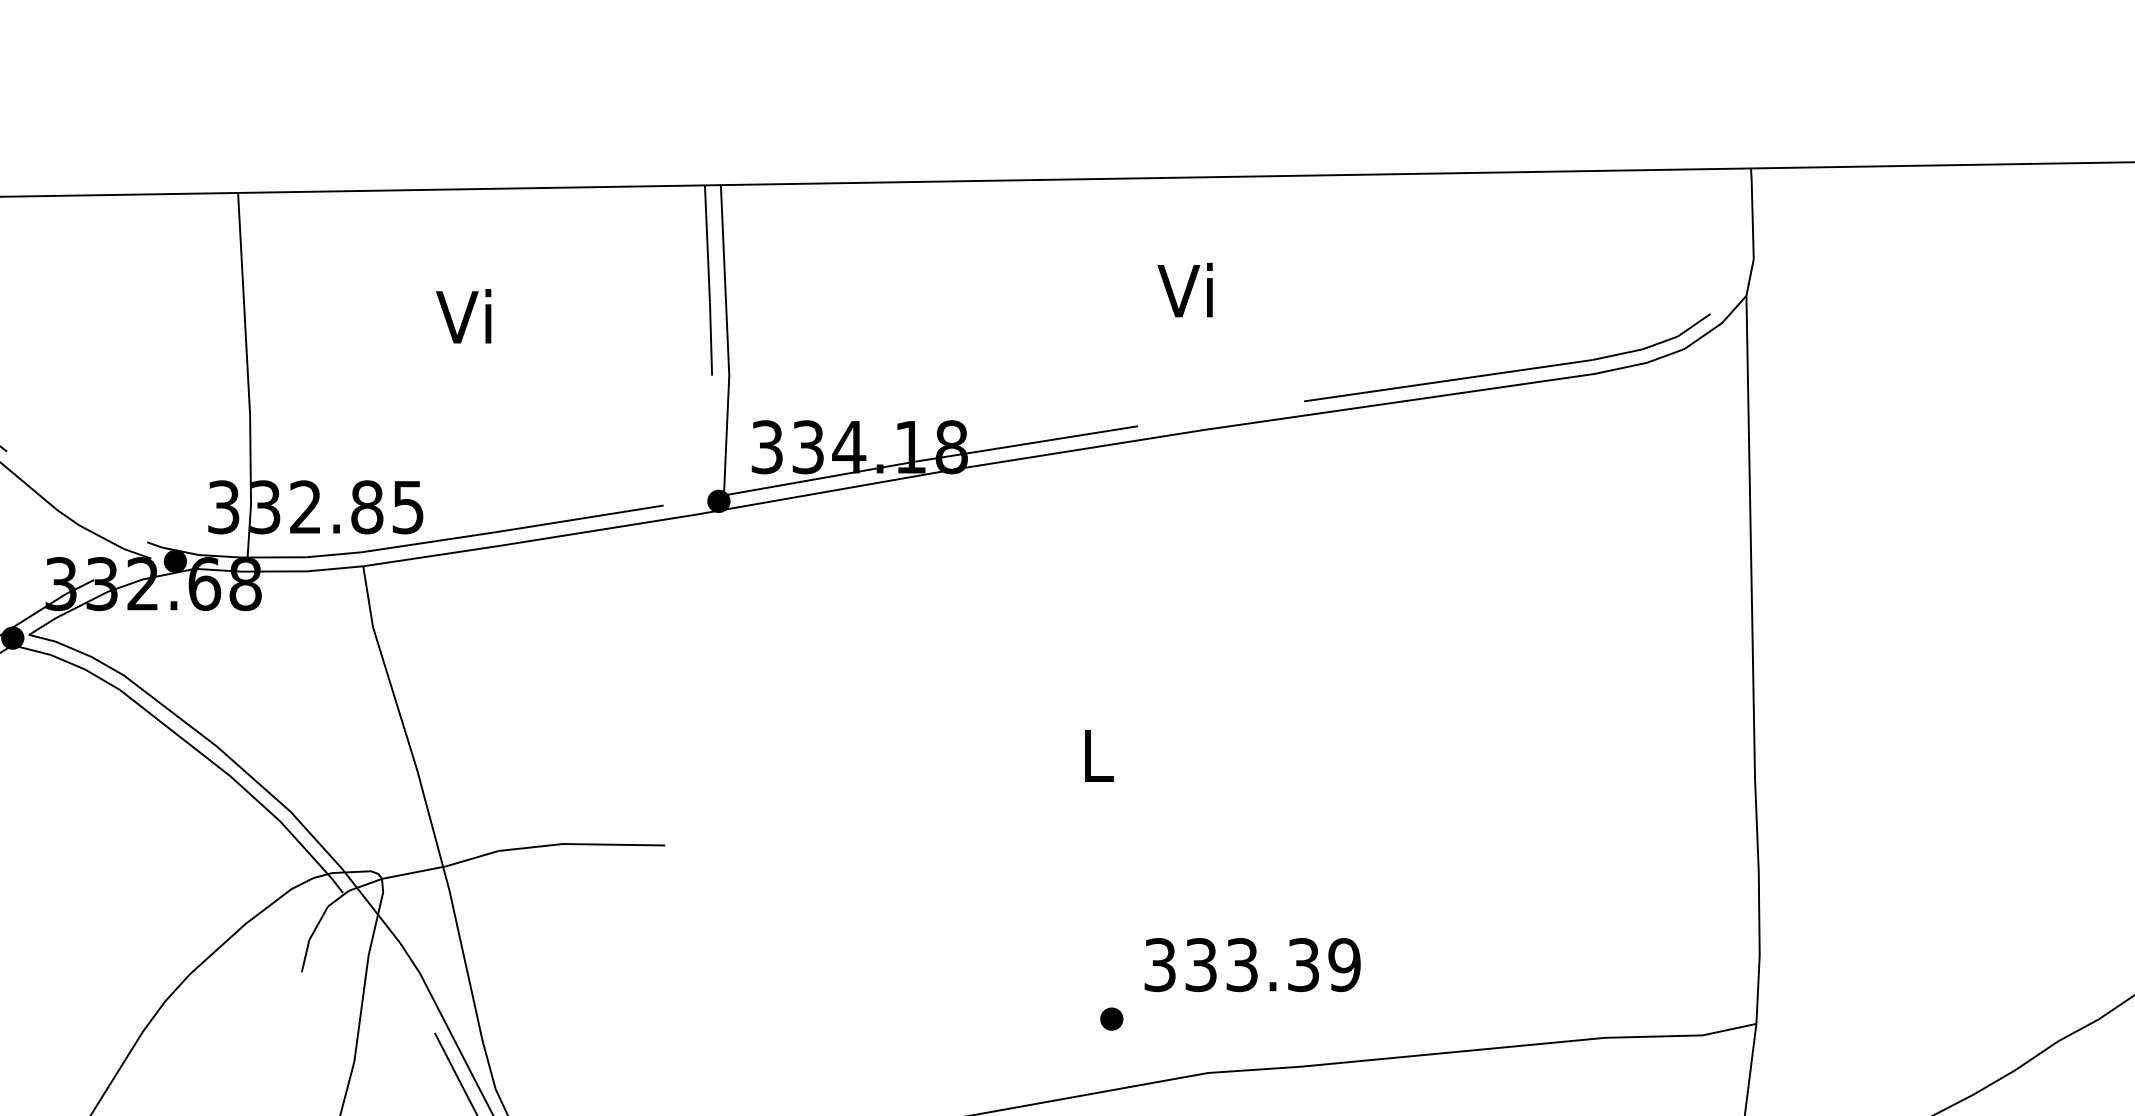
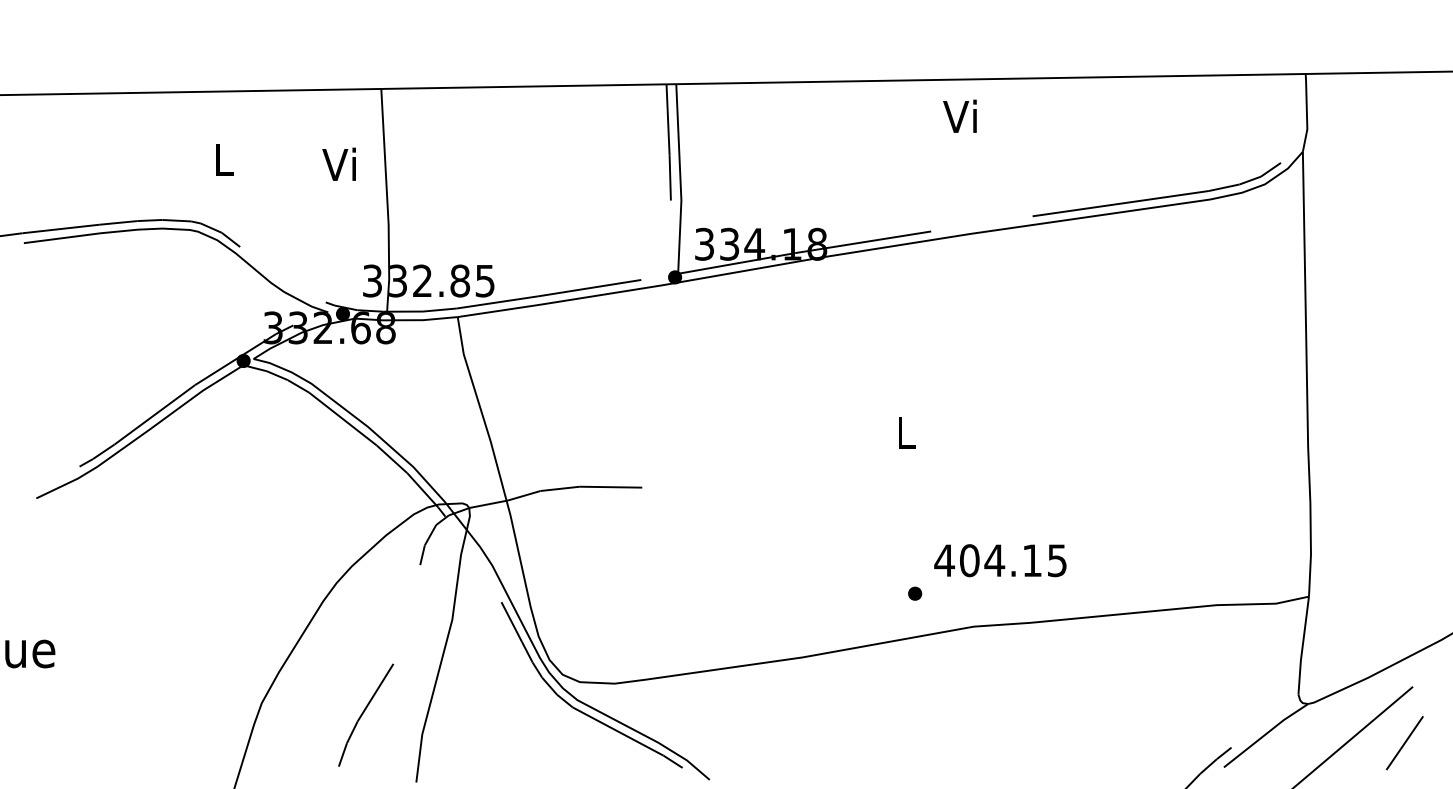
text: (1184, 288) -> (959, 115), moved
text: (462, 314) -> (338, 163), moved
text: (1251, 964) -> (1000, 560), 333.39 -> 404.15

